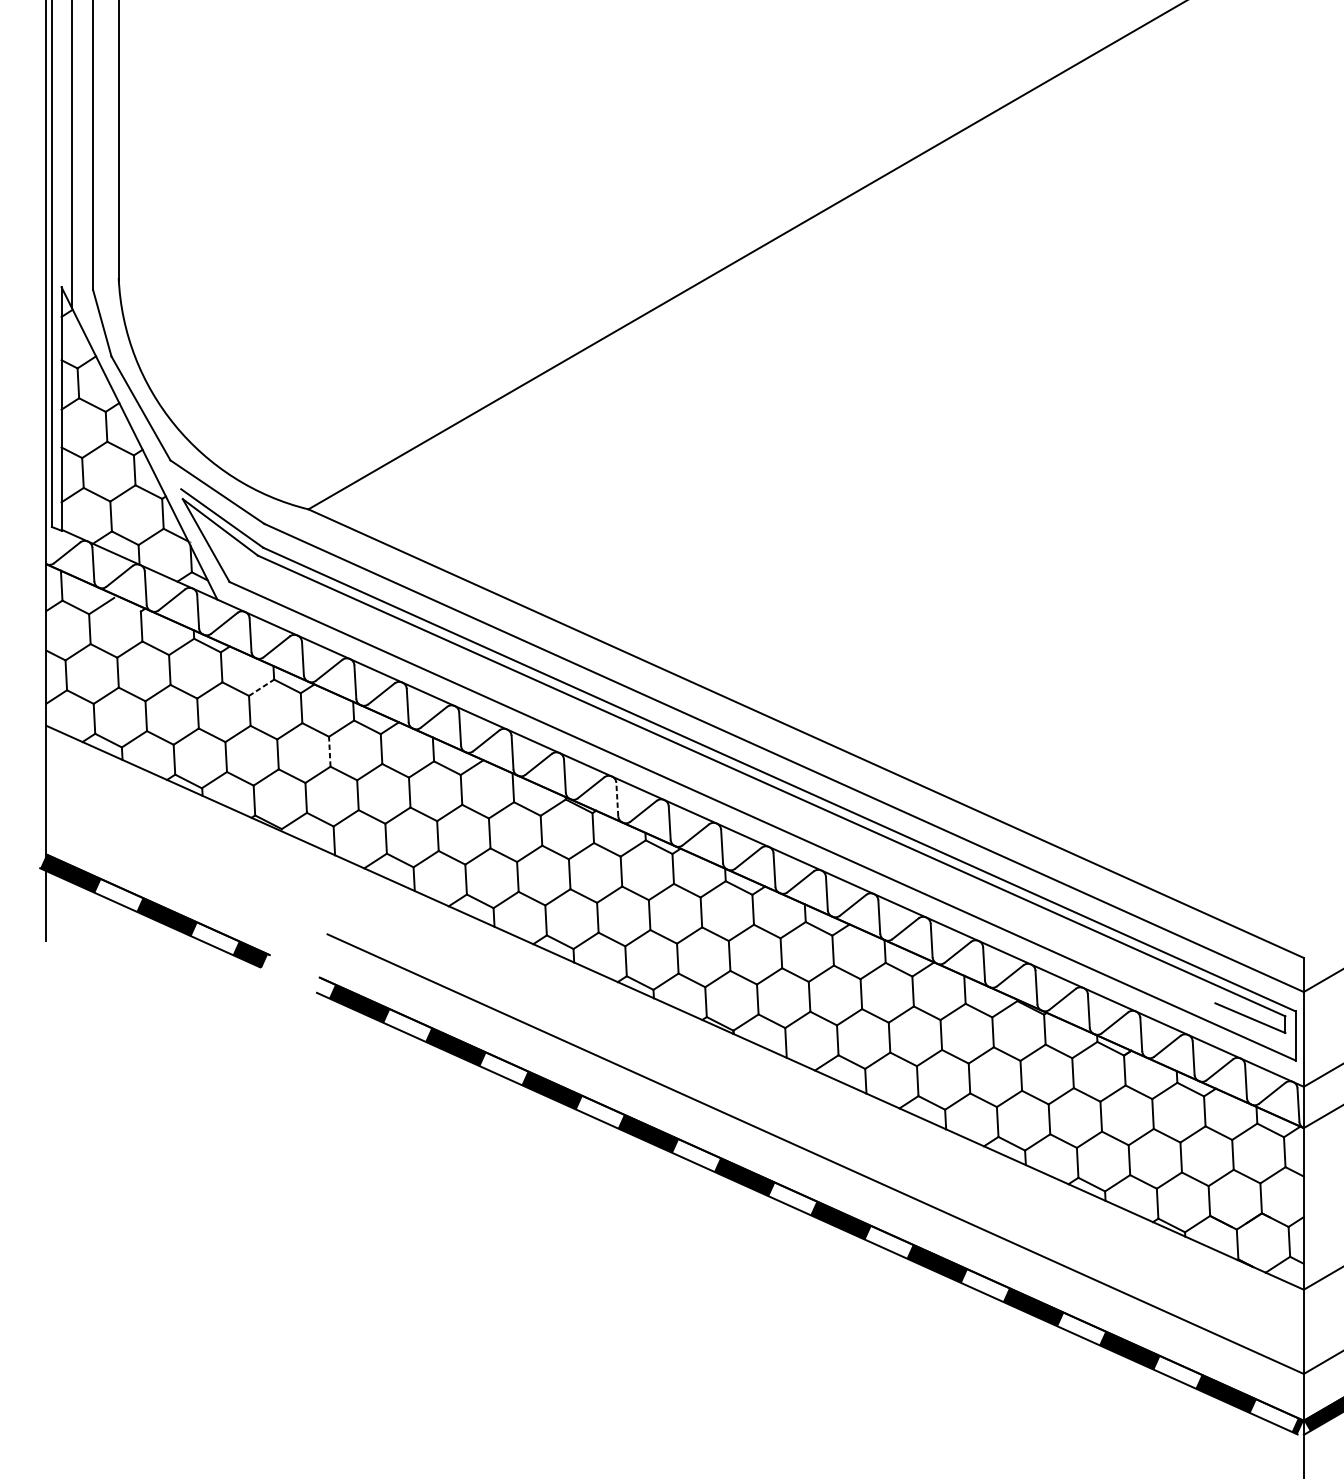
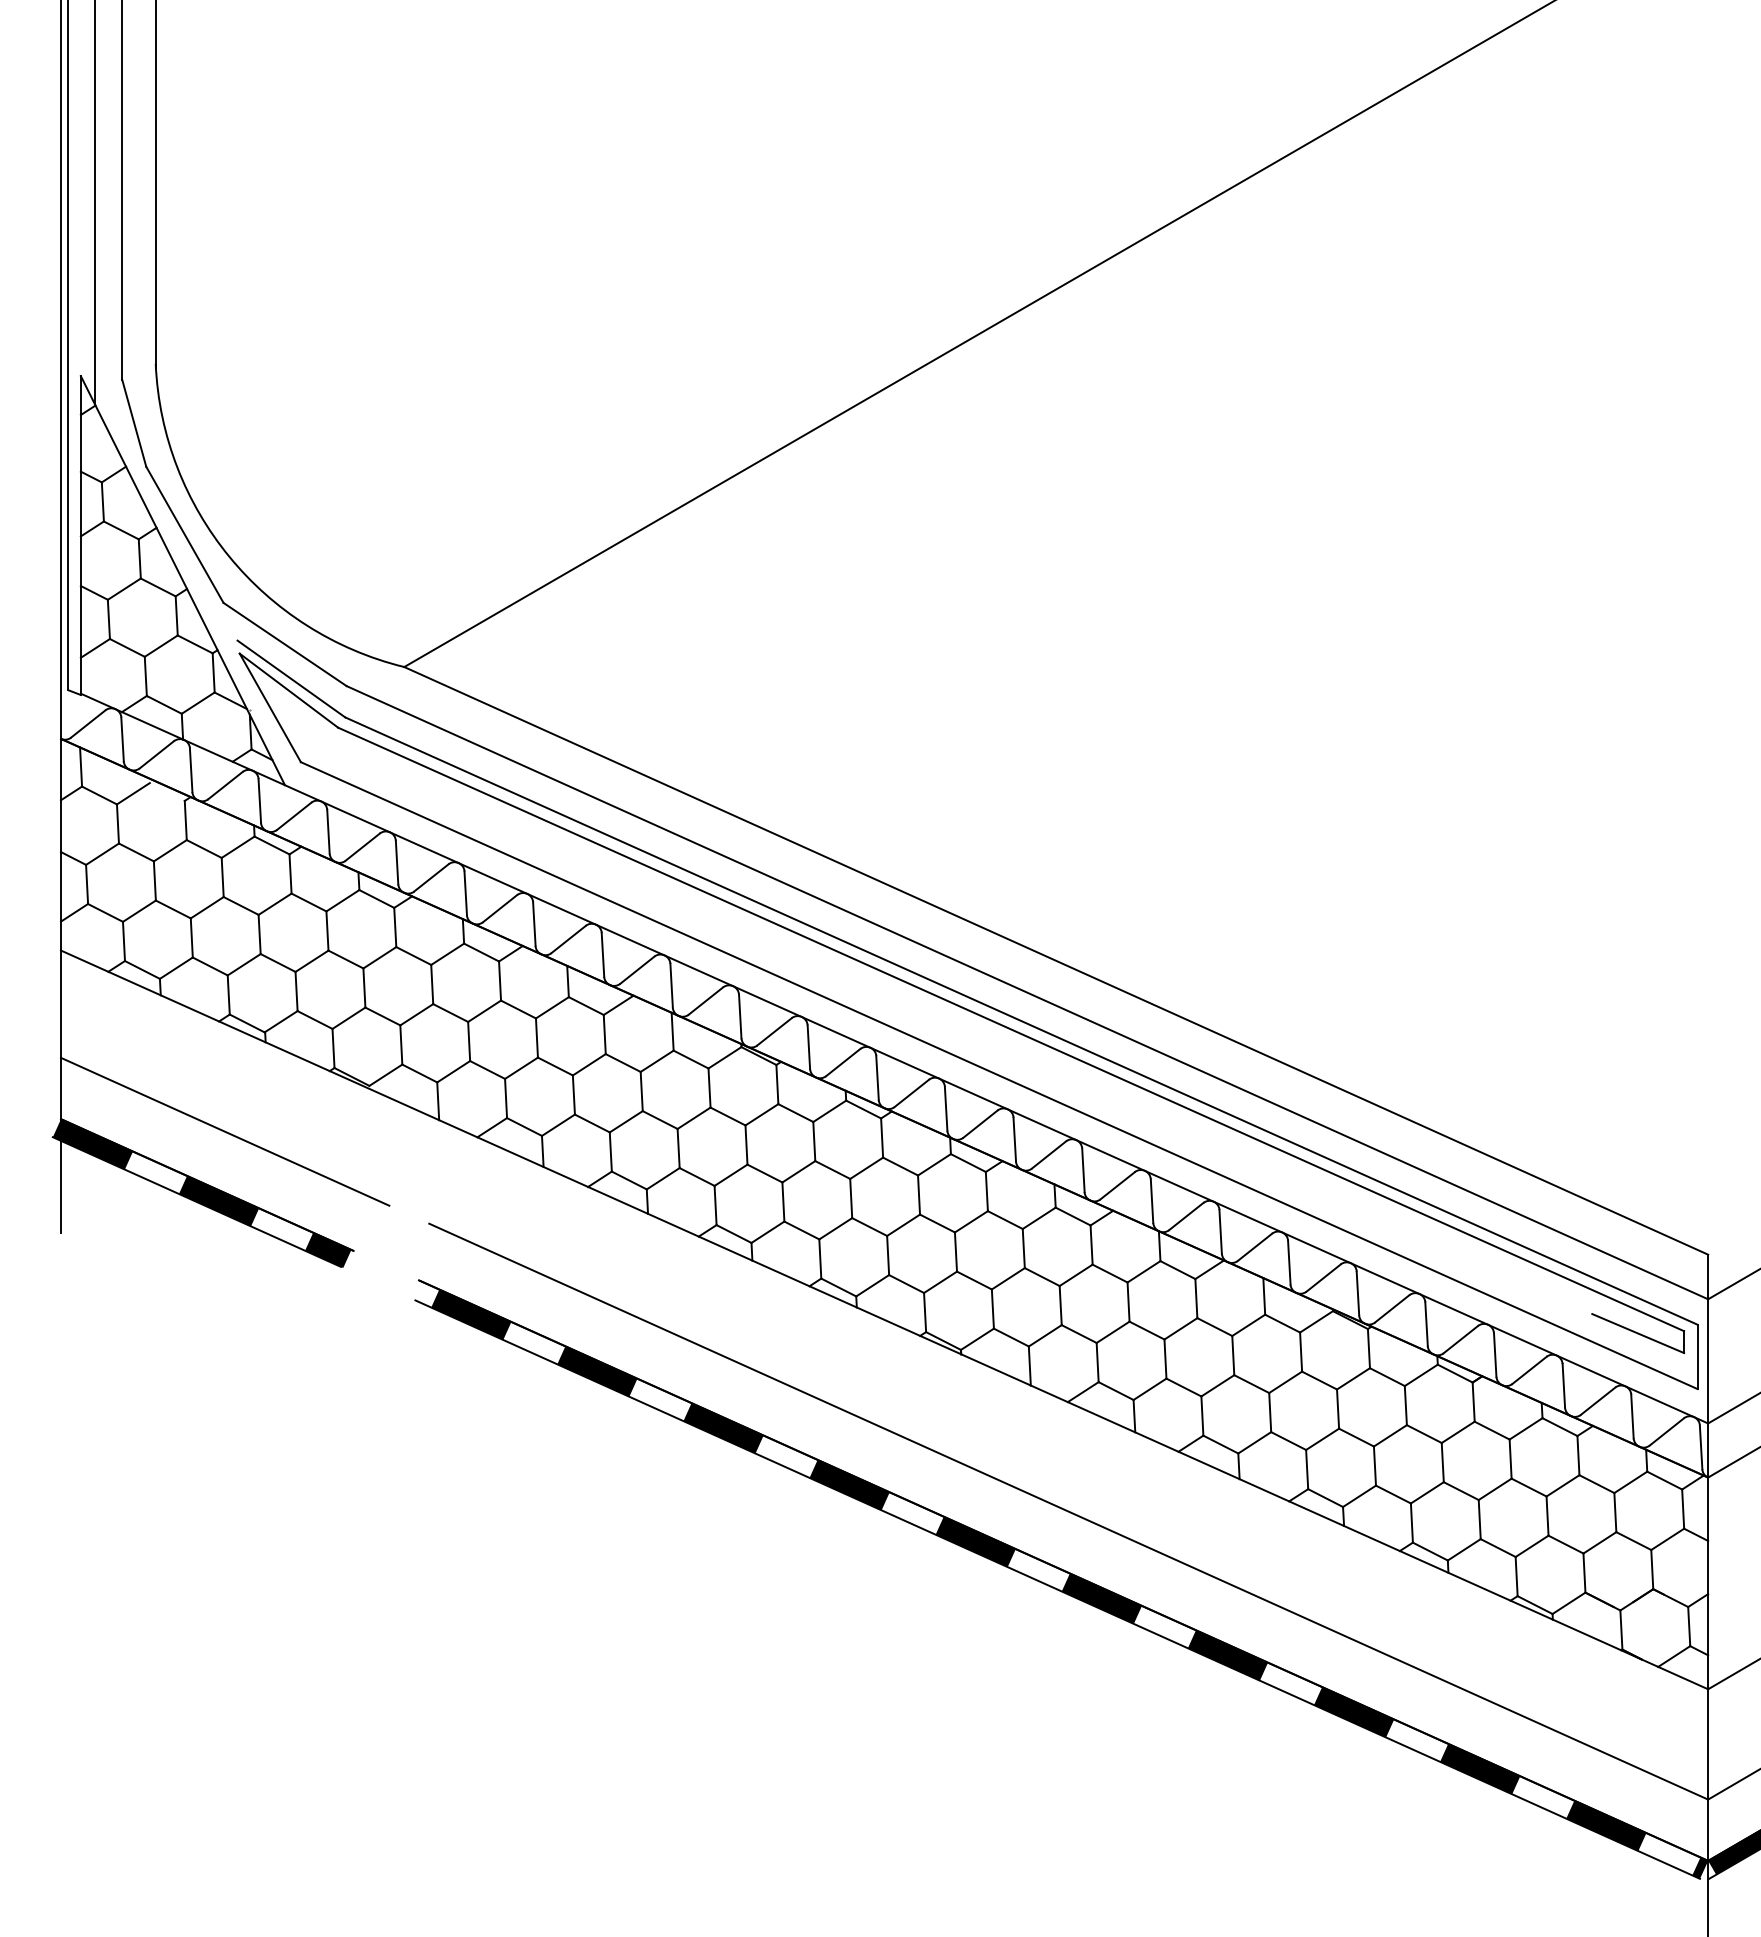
line: (261, 687) -> (342, 900), dashed -> solid
line: (329, 751) -> (432, 984), dashed -> solid
line: (617, 799) -> (808, 1047), dashed -> solid
line: (171, 863) -> (224, 1131), added

